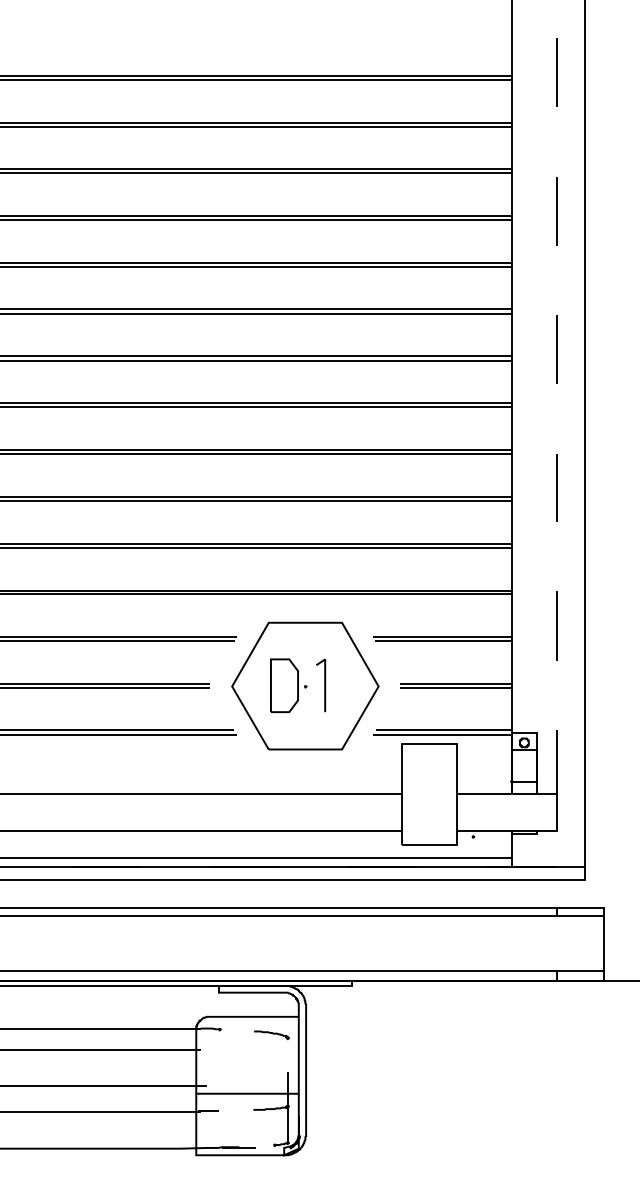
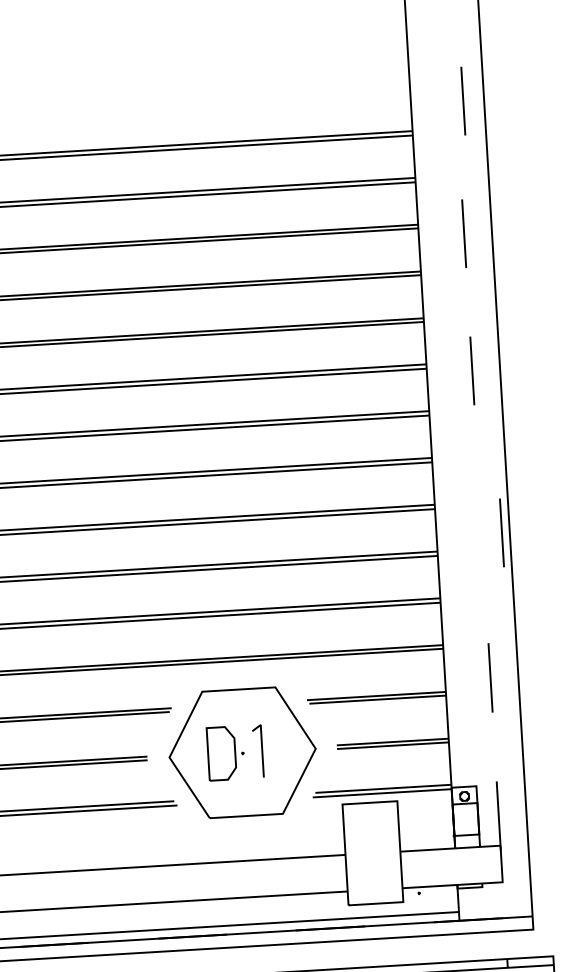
line: (556, 72) -> (462, 100), moved
line: (556, 211) -> (463, 234), moved
line: (556, 349) -> (471, 370), moved
line: (556, 487) -> (501, 532), moved

